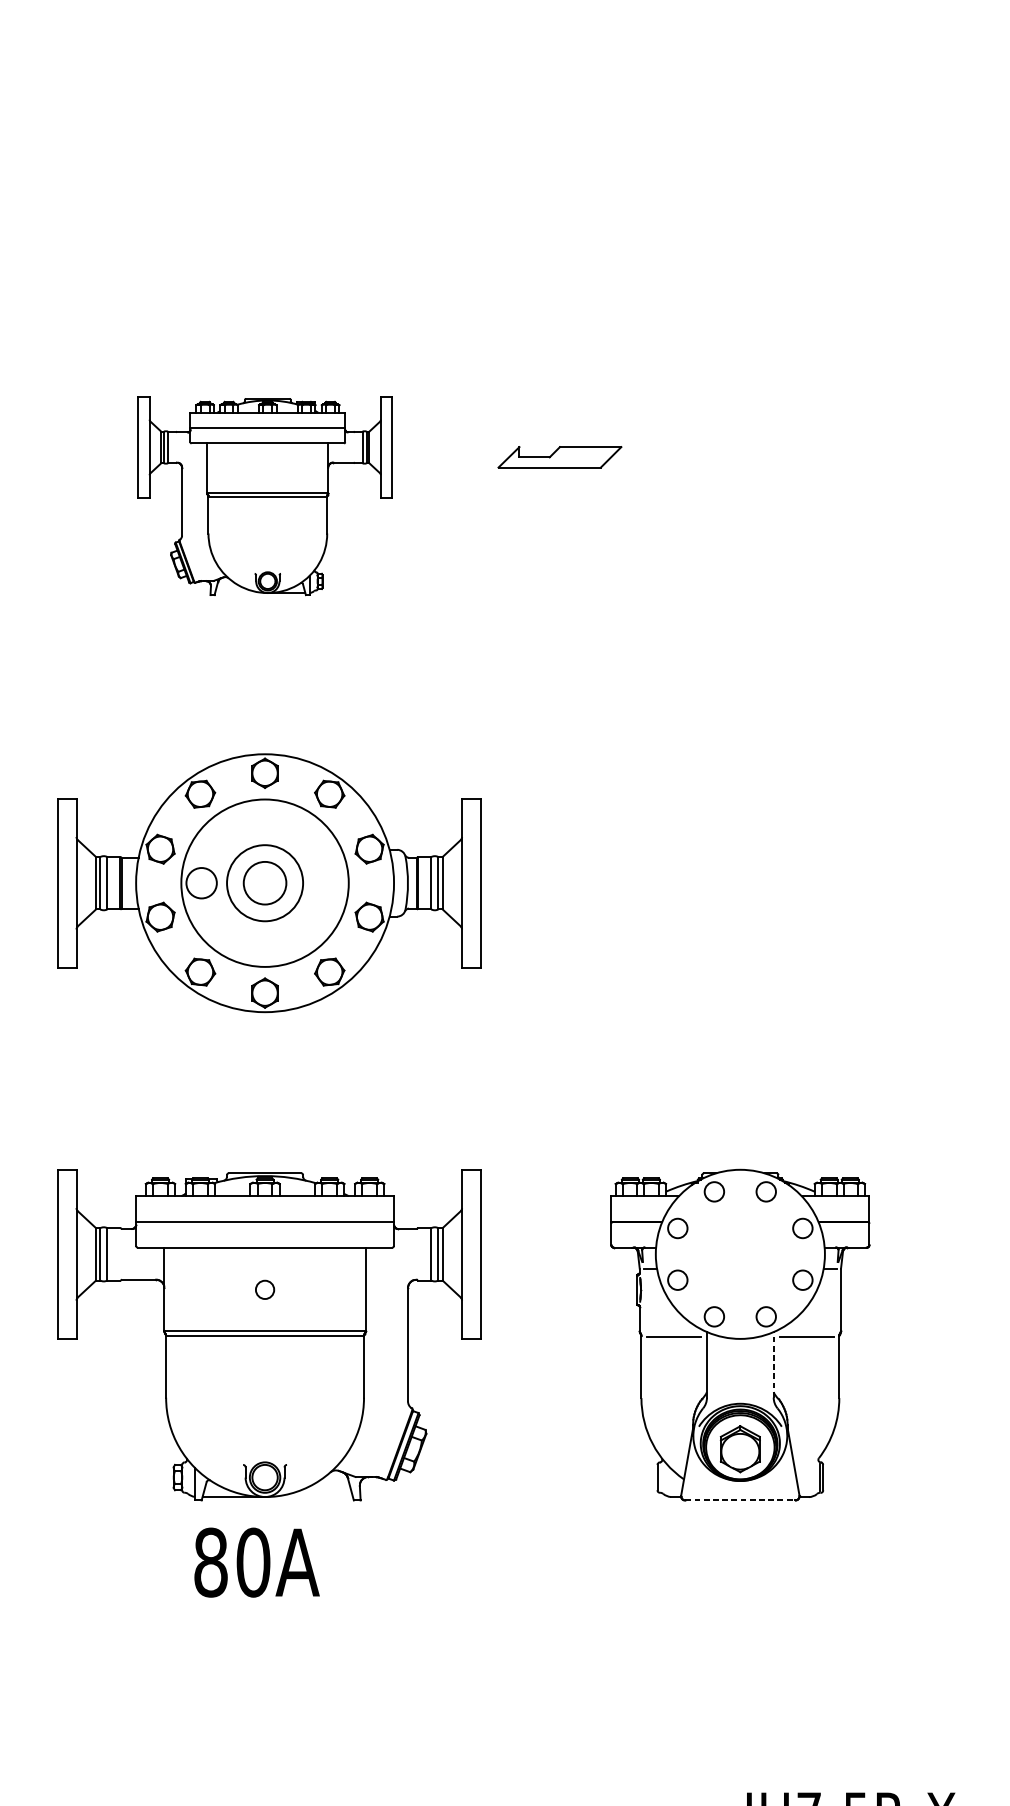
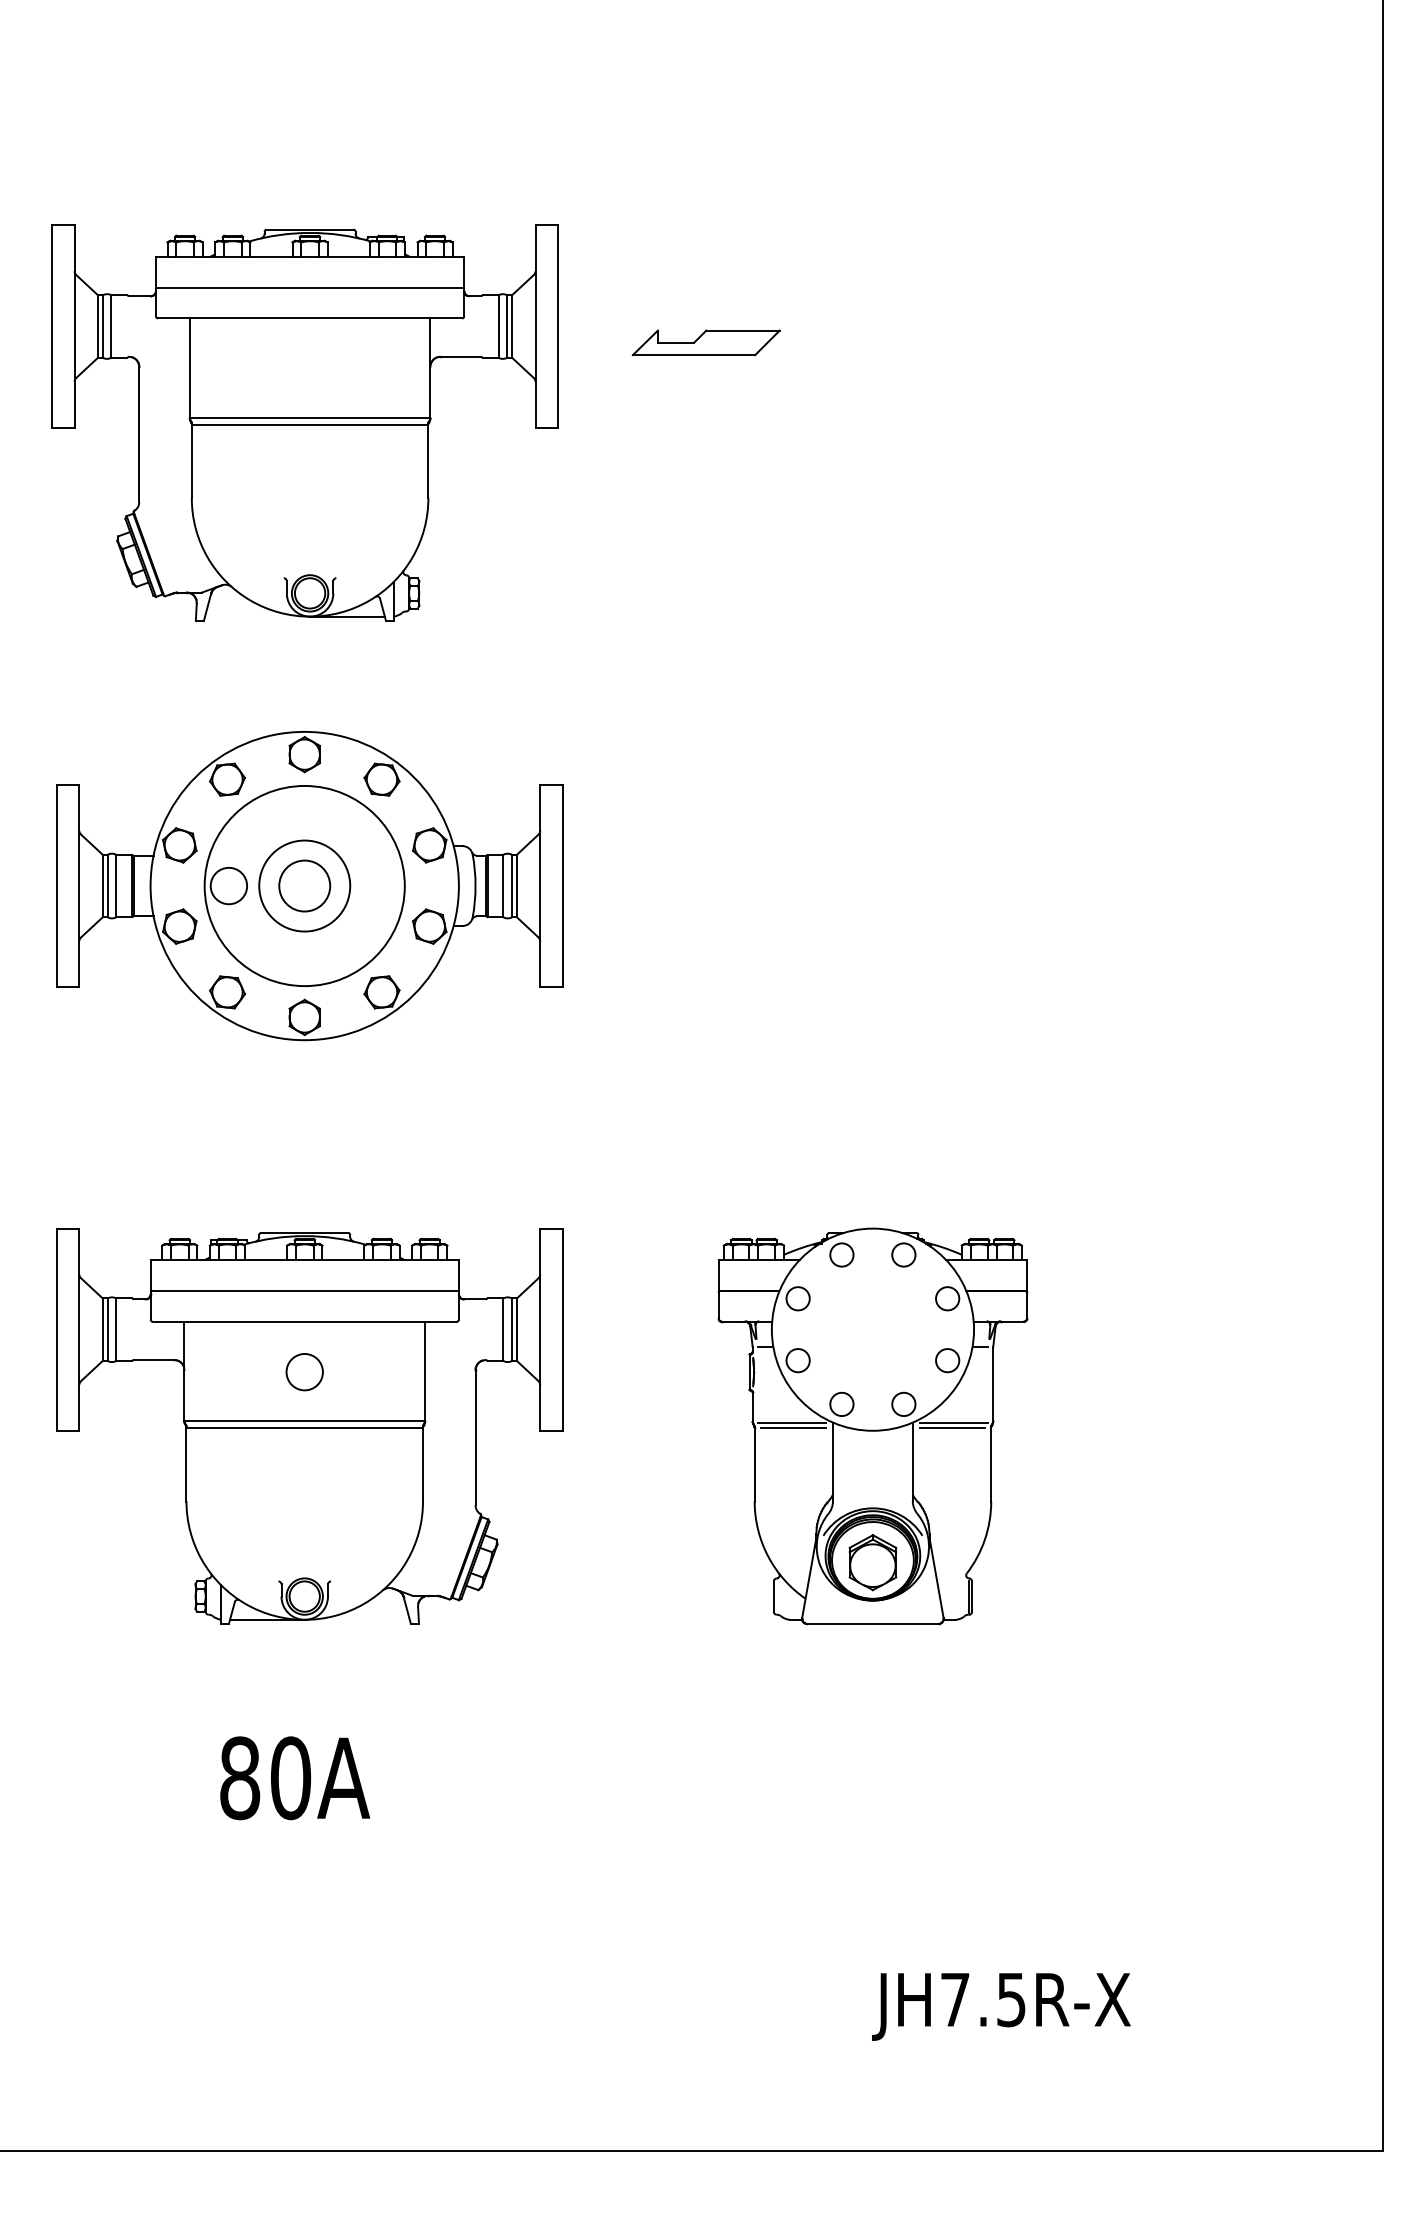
part: (559, 456) -> (705, 342), moved
part: (264, 495) -> (304, 422), size x1.67
circle: (264, 1289) -> (304, 1371), size x1.67
line: (672, 1331) -> (791, 1422), added
line: (807, 1331) -> (953, 1422), added
line: (773, 1364) -> (912, 1461), dashed -> solid
line: (740, 1500) -> (872, 1623), dashed -> solid
text: (257, 1562) -> (295, 1778), moved

